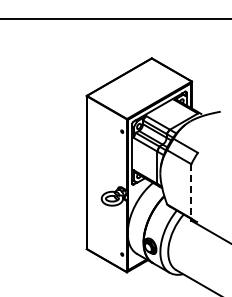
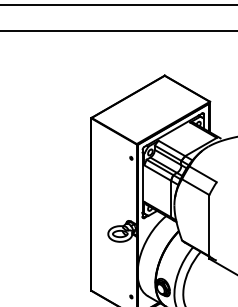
line: (191, 191) -> (209, 225), dashed -> solid

